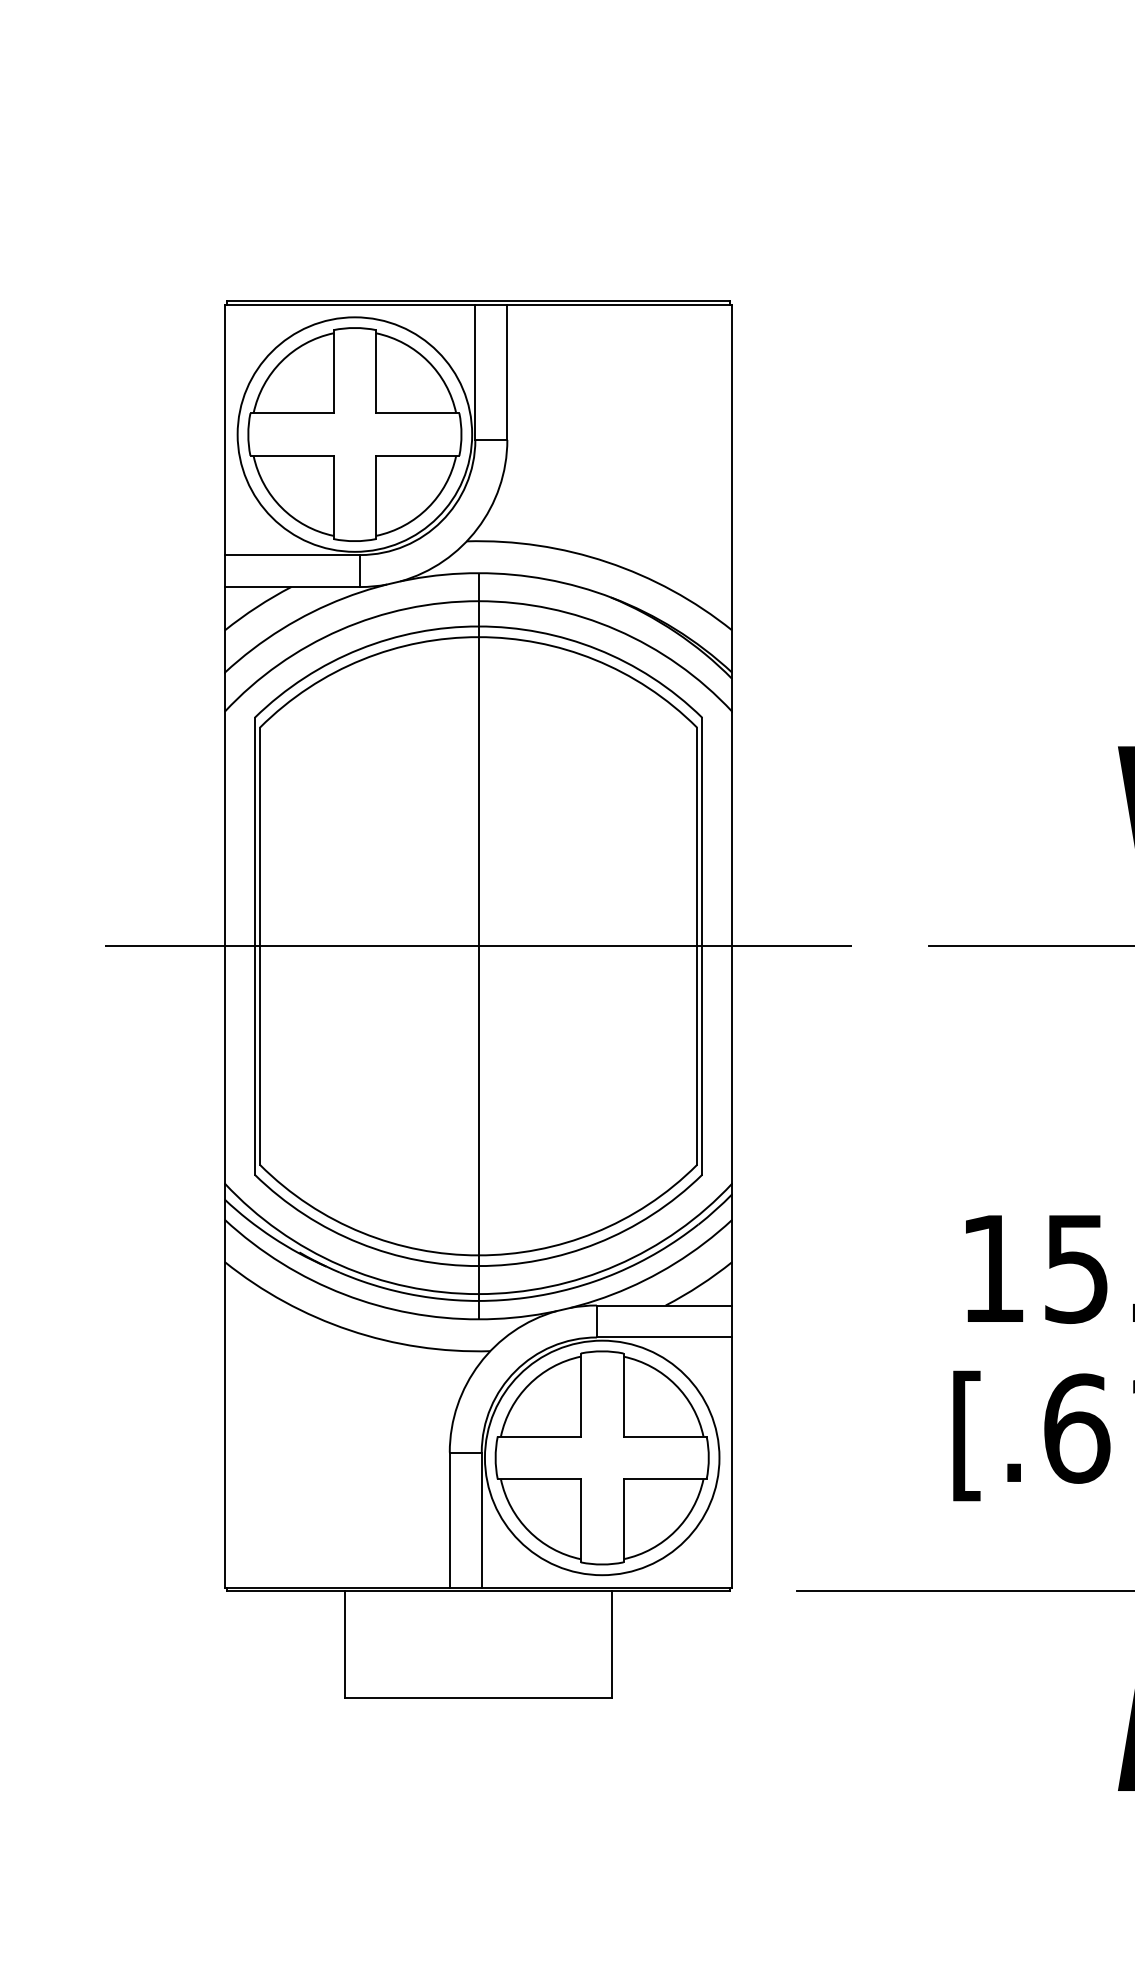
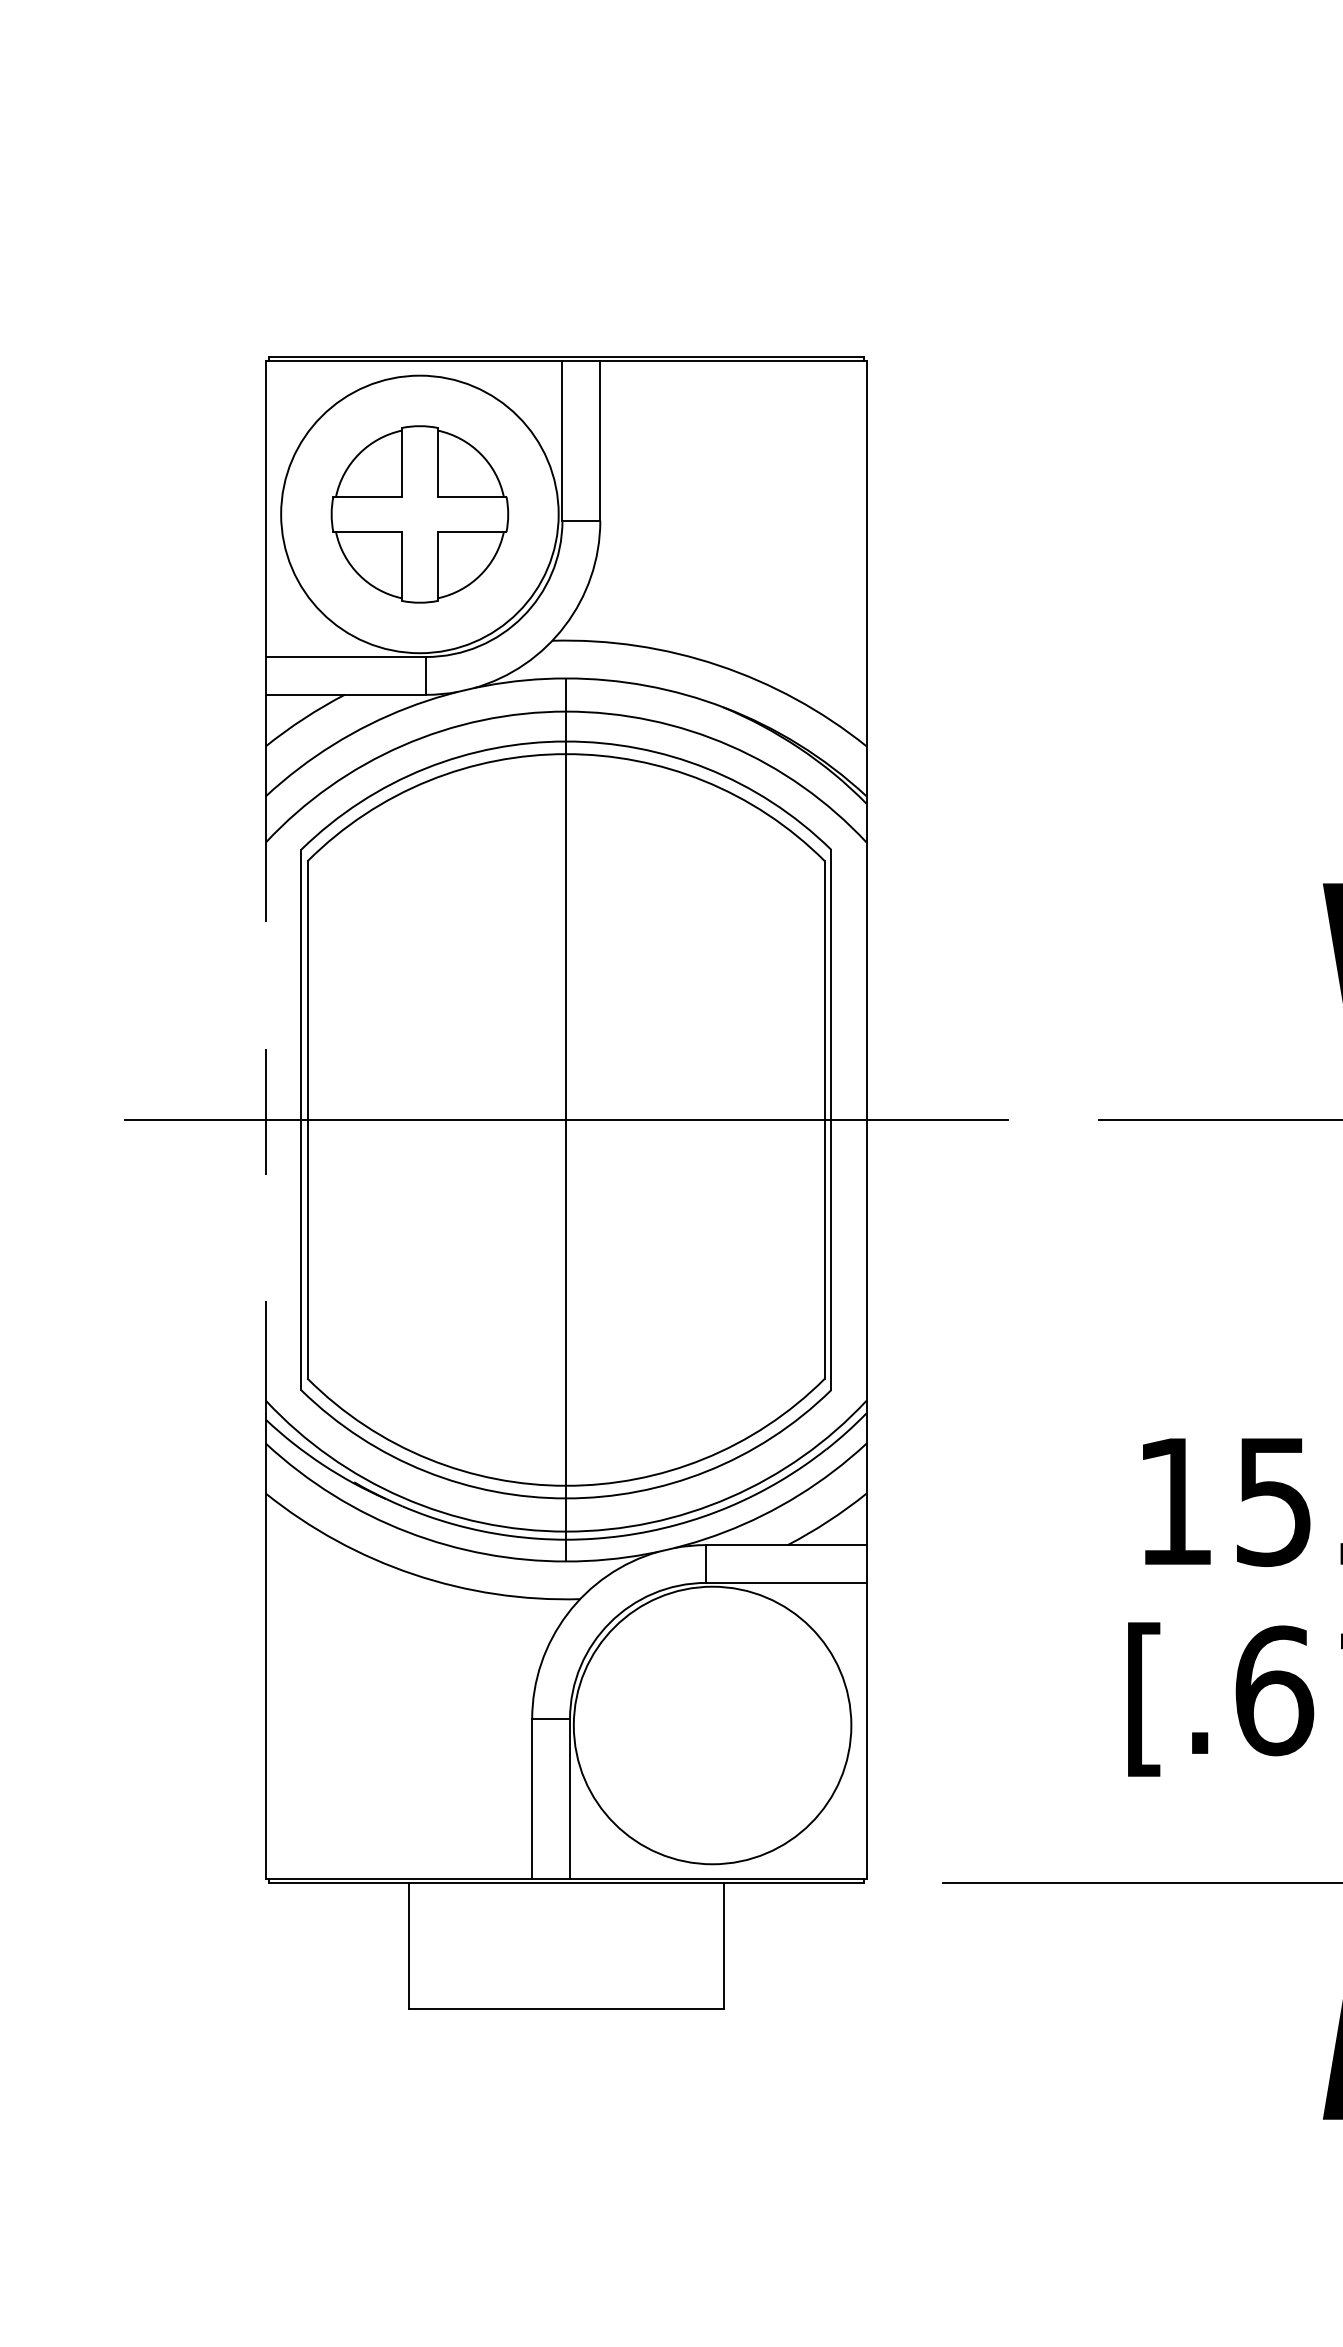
part: (354, 434) -> (419, 514), size x0.7
line: (225, 928) -> (266, 1099), solid -> dashed
part: (602, 1457) -> (712, 1725), removed

